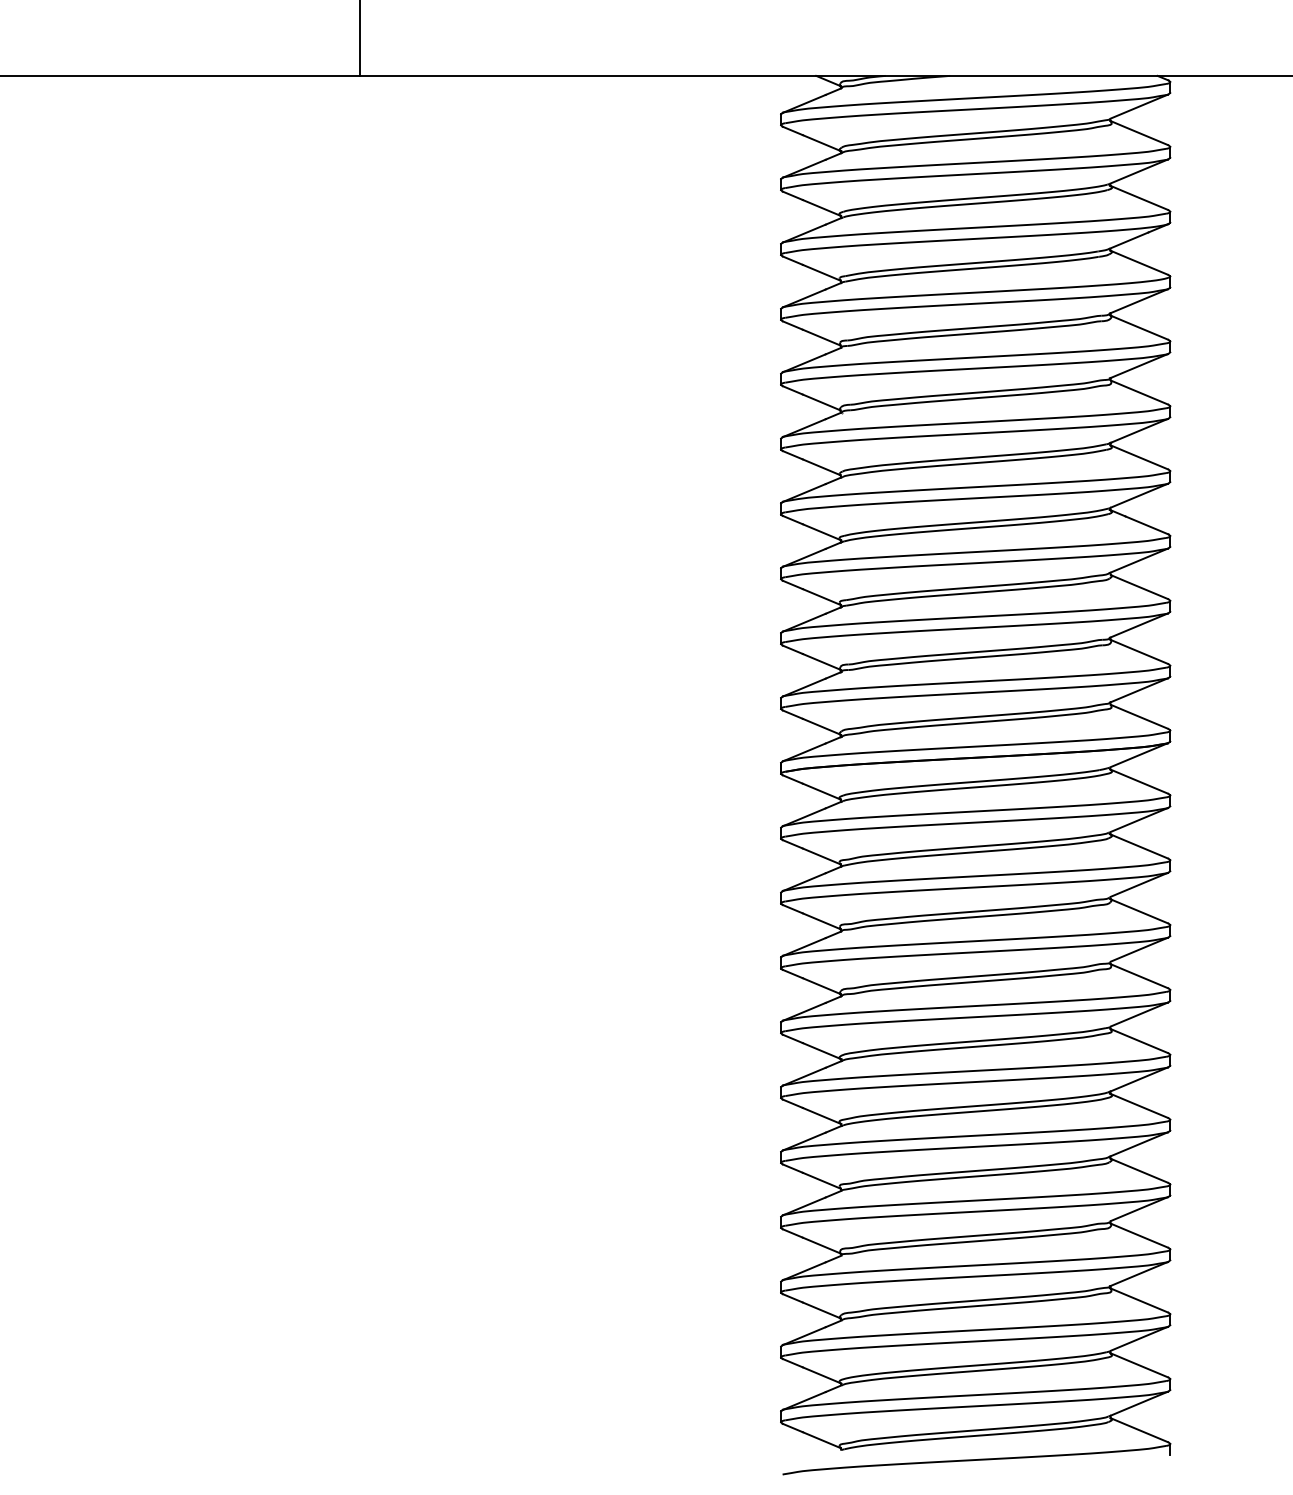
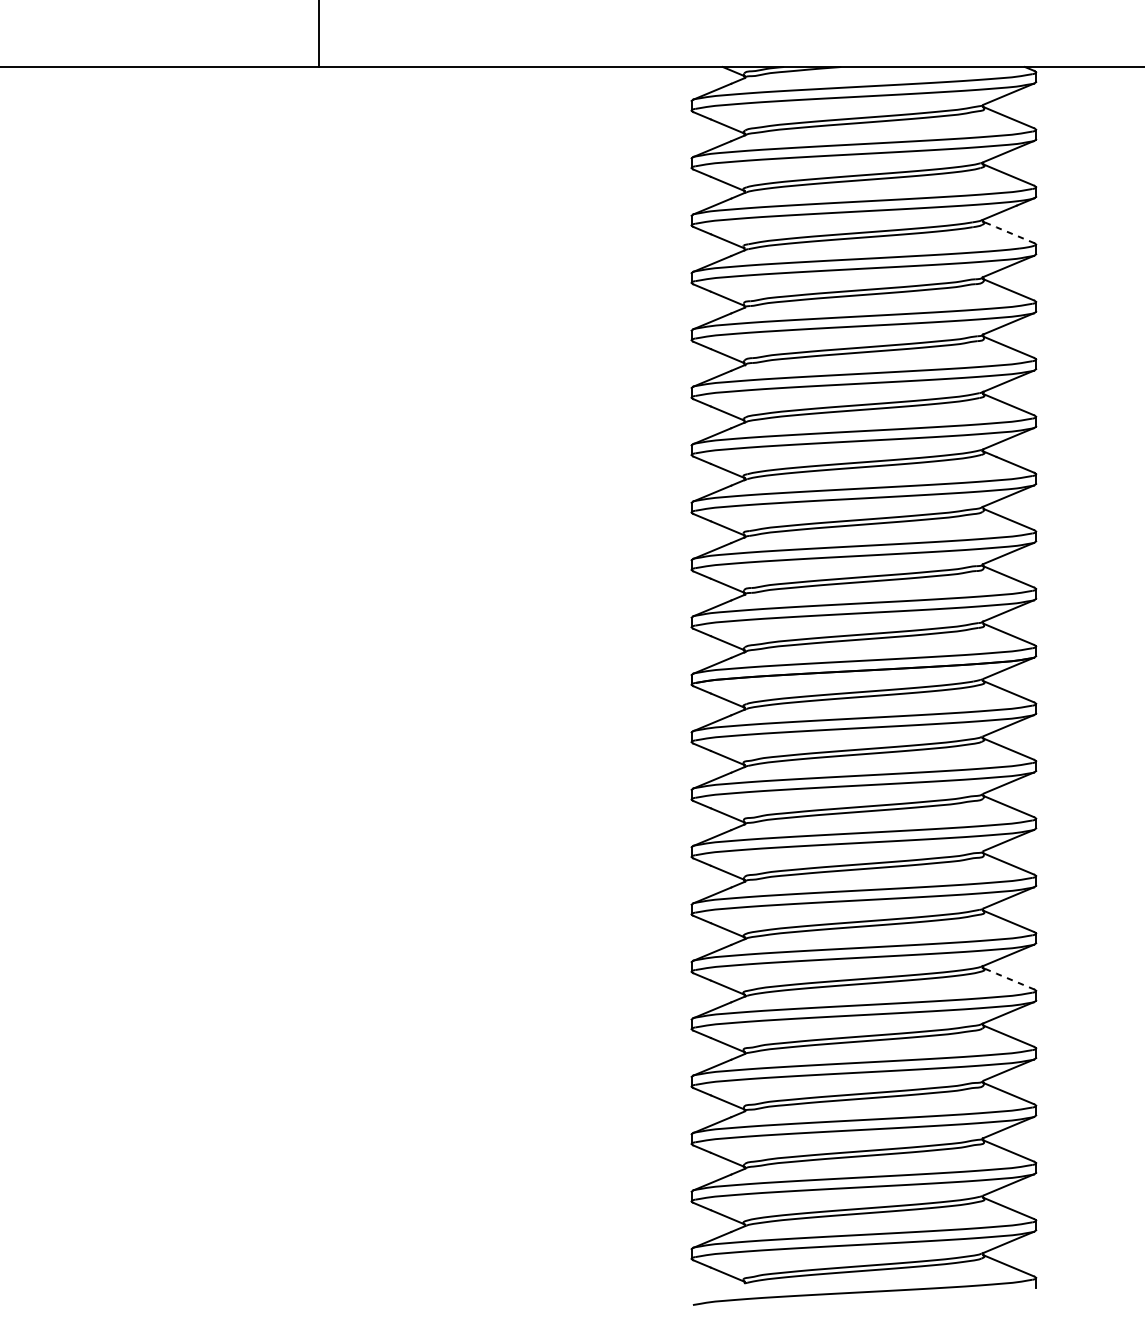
line: (1138, 262) -> (1008, 232), solid -> dashed
line: (1138, 1105) -> (1008, 978), solid -> dashed

